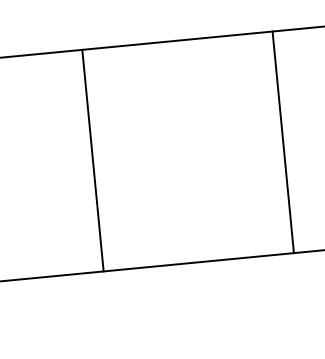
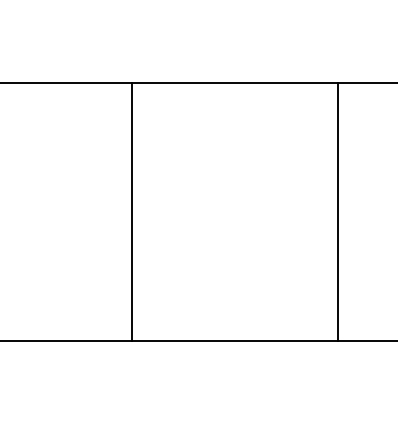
line: (283, 141) -> (337, 211), moved
line: (93, 160) -> (132, 211), moved

